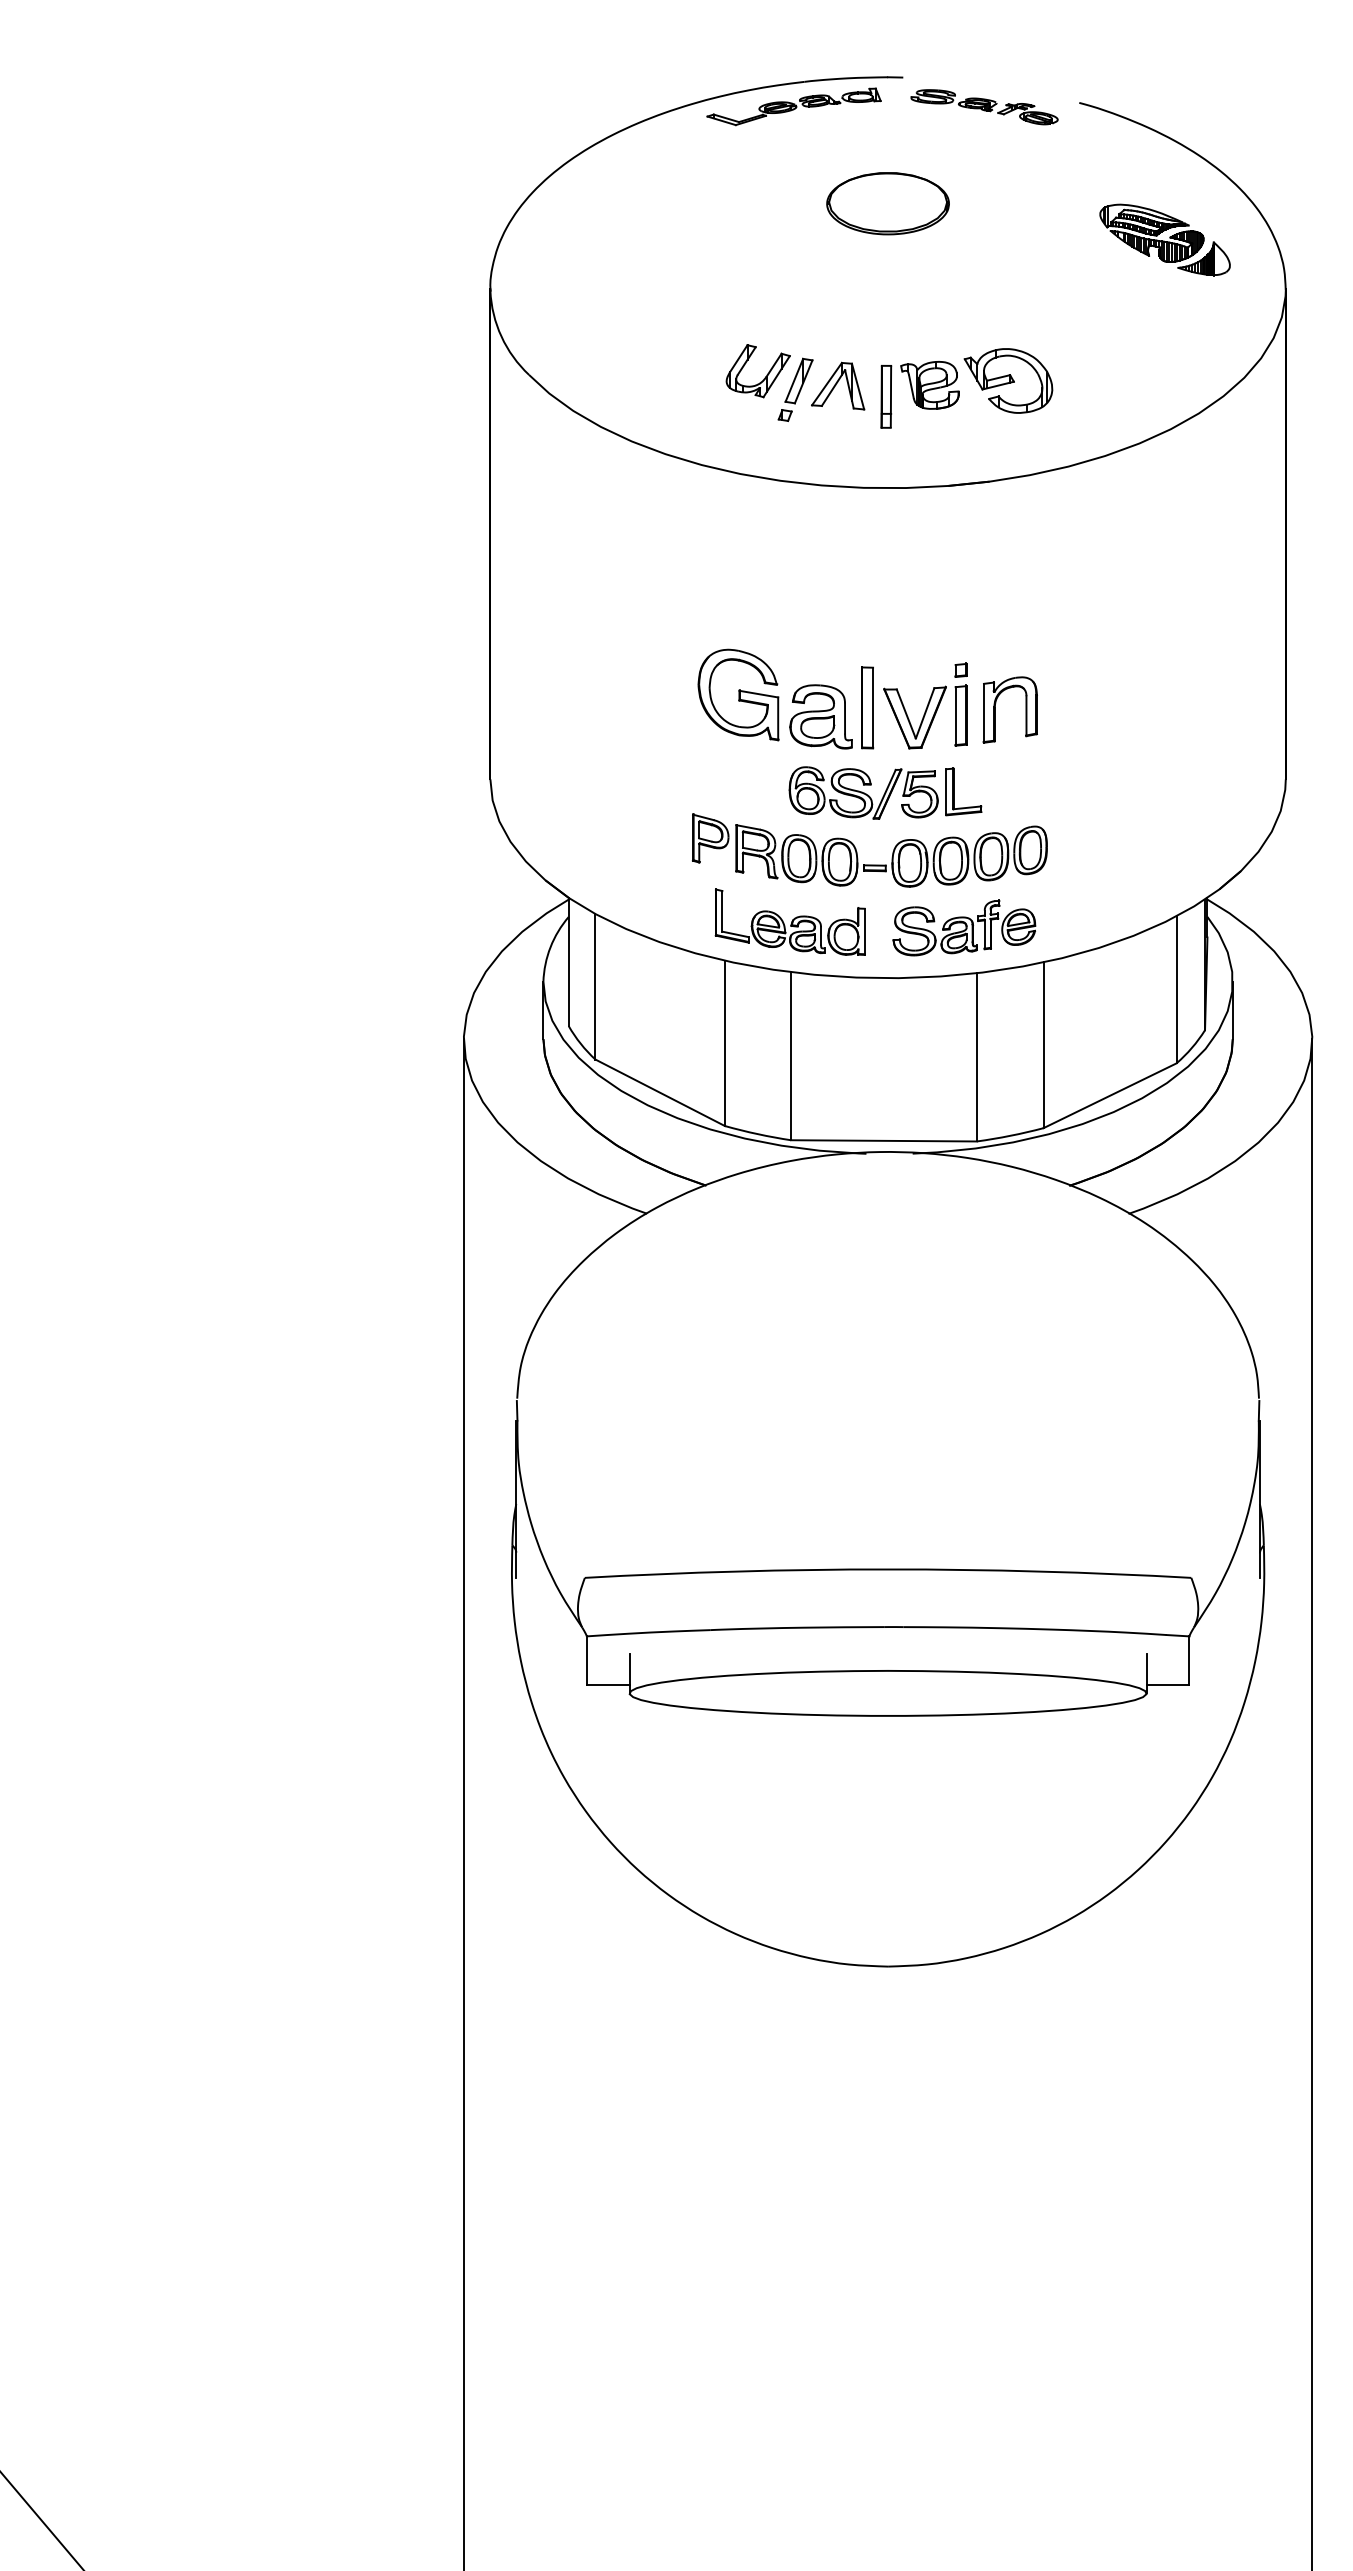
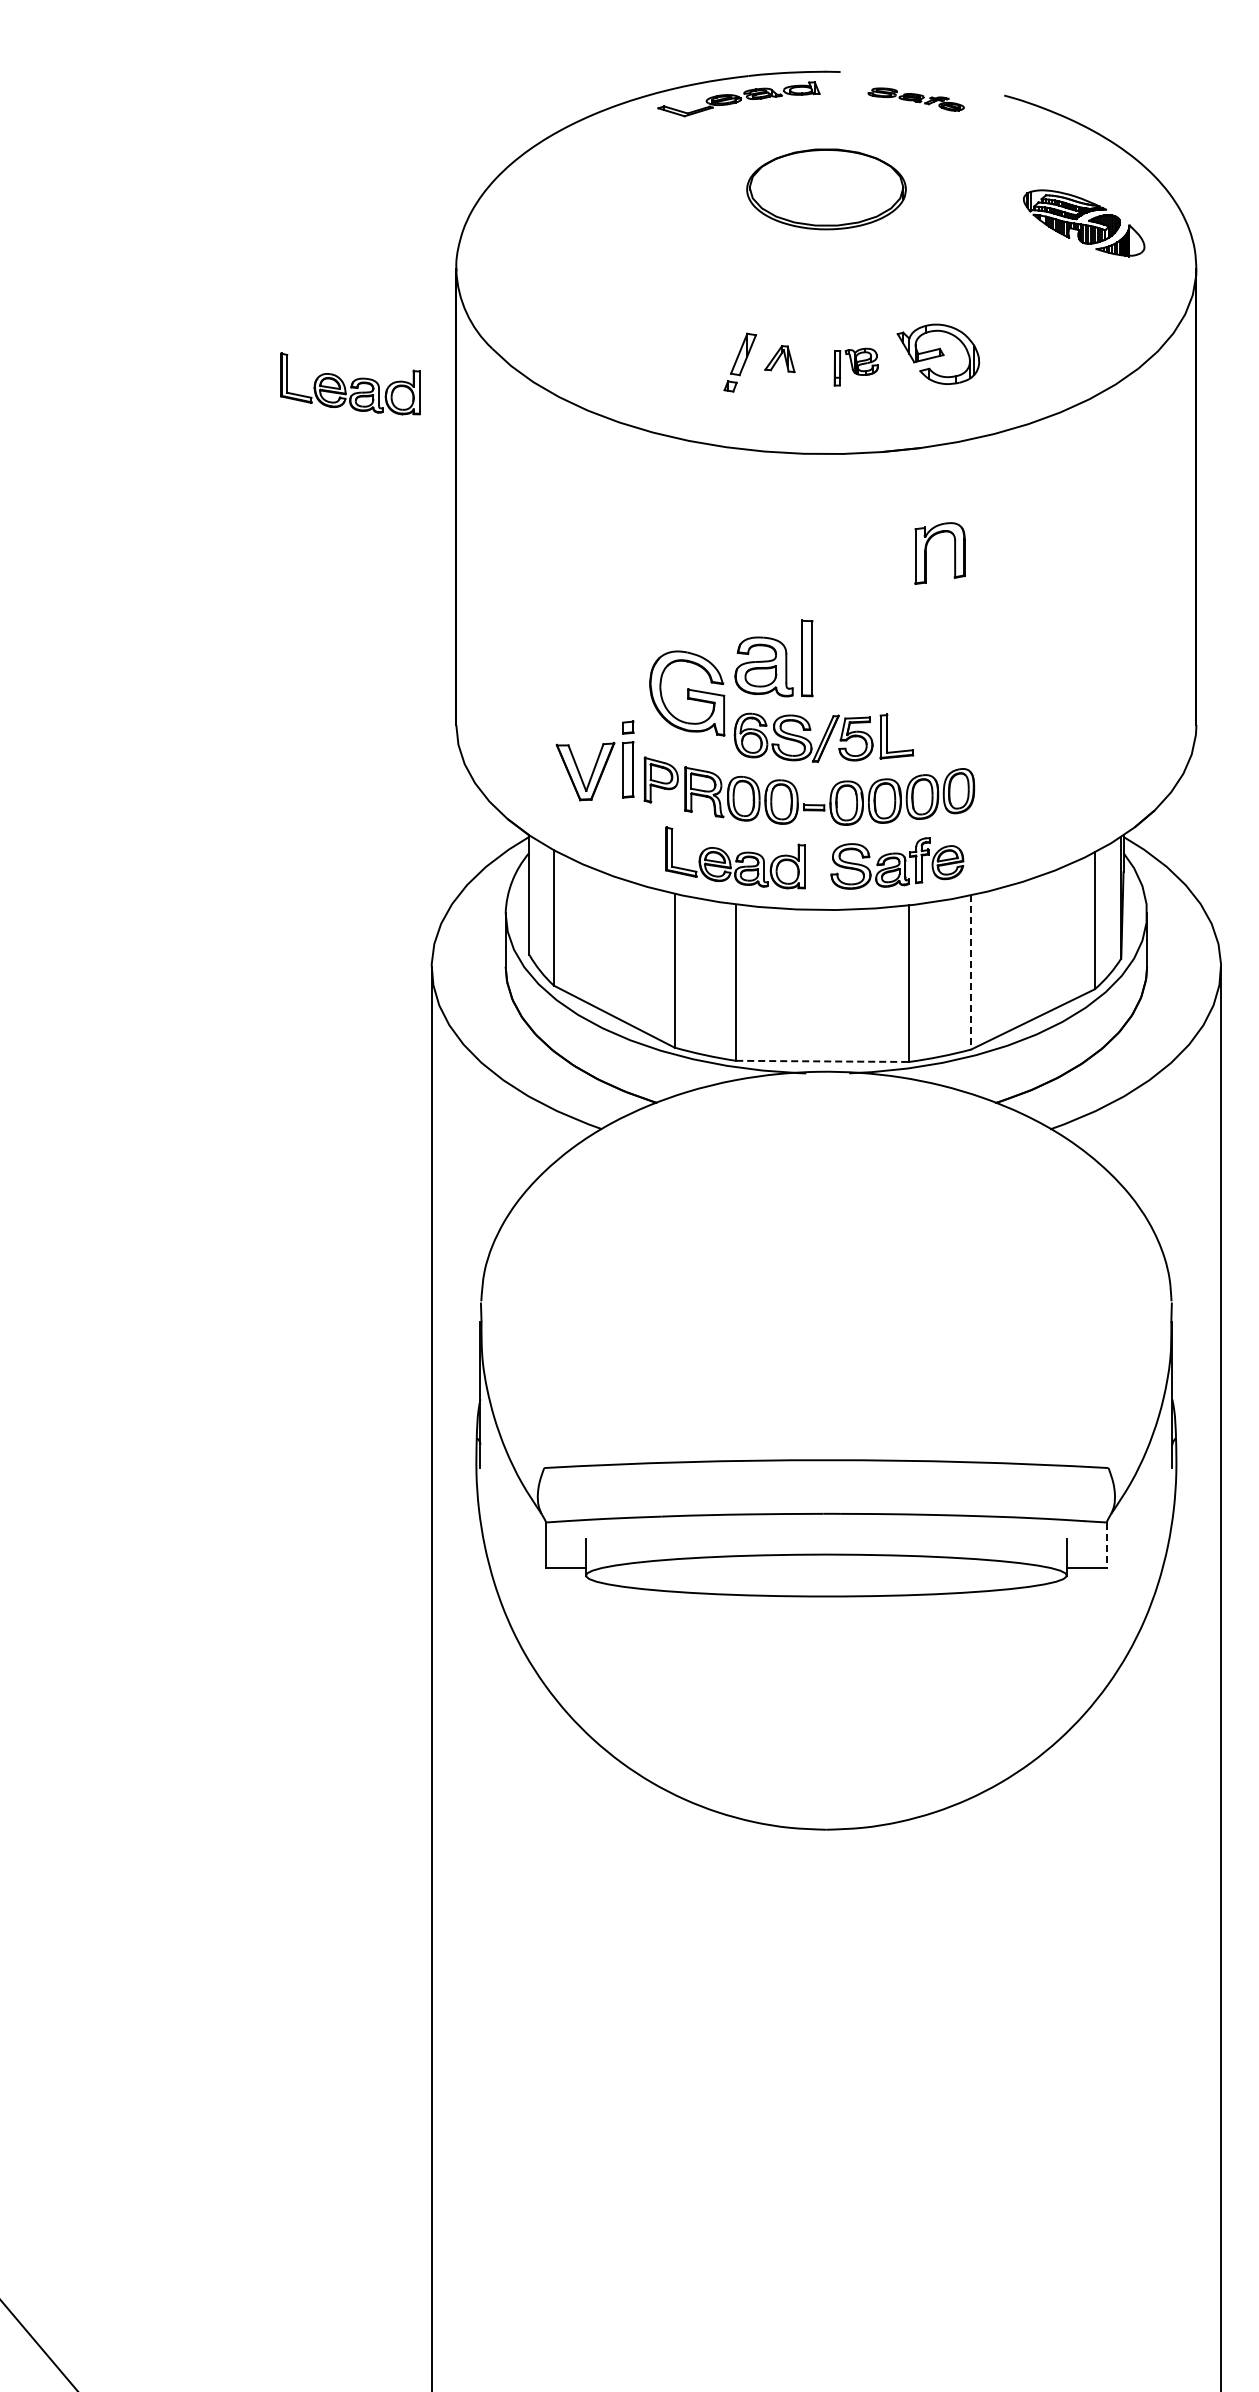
part: (984, 107) -> (916, 99), size x0.7
part: (887, 203) -> (825, 189), size x1.4
part: (765, 375) -> (712, 349), removed
part: (837, 385) -> (779, 358), size x0.6
part: (920, 394) -> (856, 366), size x0.6
part: (376, 412) -> (350, 383), added
part: (738, 694) -> (687, 693), moved
part: (924, 705) -> (594, 760), moved
part: (995, 709) -> (926, 553), moved
line: (1044, 1045) -> (971, 972), solid -> dashed
line: (884, 1140) -> (823, 1061), solid -> dashed
line: (1189, 1661) -> (1106, 1545), solid -> dashed

